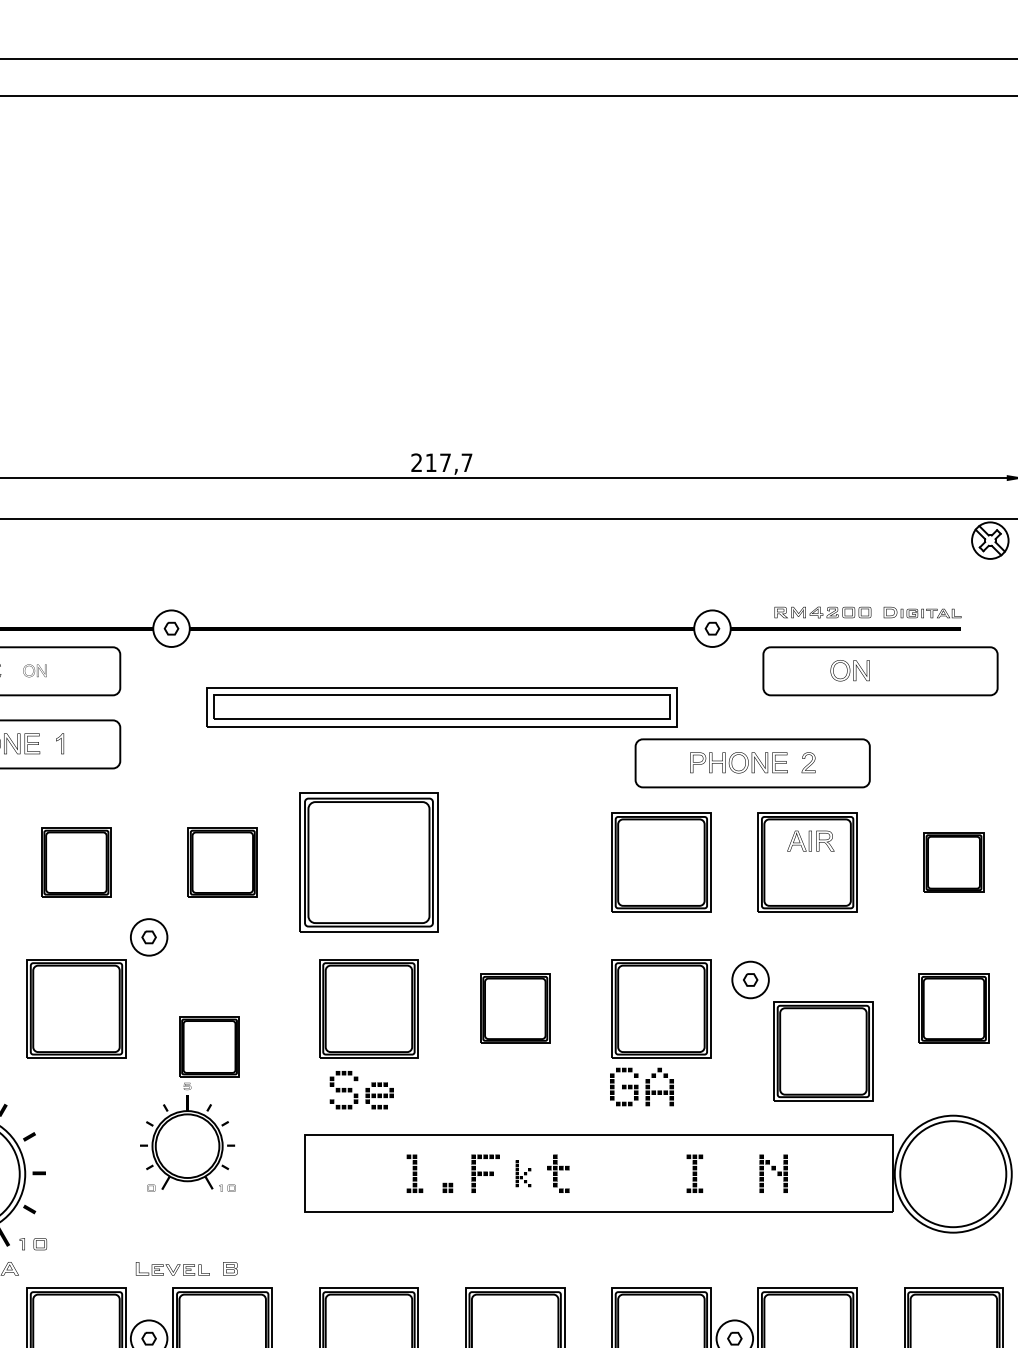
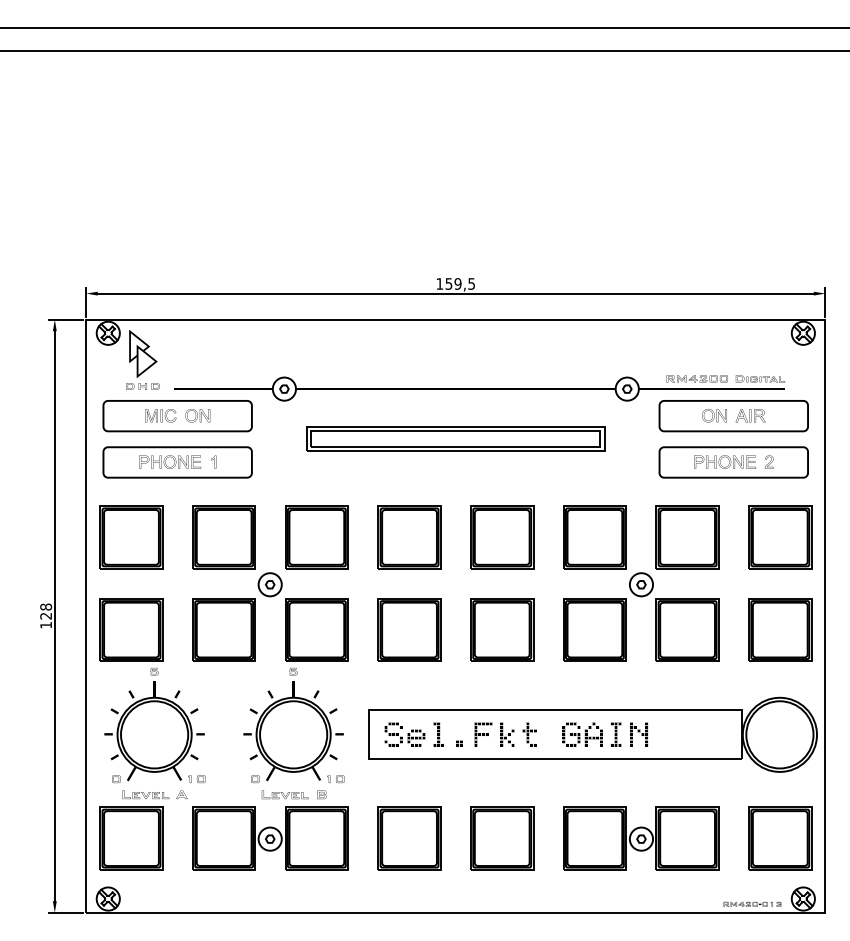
text: (441, 462) -> (455, 283), 217,7 -> 159,5
part: (34, 670) -> (197, 415), size x1.67
part: (752, 763) -> (733, 462), moved
part: (810, 840) -> (750, 415), moved
part: (75, 862) -> (223, 537), size x1.43
part: (222, 862) -> (316, 537), size x1.43
part: (368, 862) -> (409, 537), size x0.71
part: (515, 862) -> (502, 537), added
part: (954, 862) -> (780, 537), size x1.67
part: (515, 1007) -> (502, 629), size x1.43
part: (954, 1007) -> (780, 629), size x1.43
part: (802, 1030) -> (674, 616), moved
part: (641, 1086) -> (582, 734), moved
part: (360, 1089) -> (404, 734), moved
part: (189, 1104) -> (295, 690), size x1.67
part: (523, 1173) -> (507, 734), size x1.43
part: (772, 1173) -> (638, 734), moved

